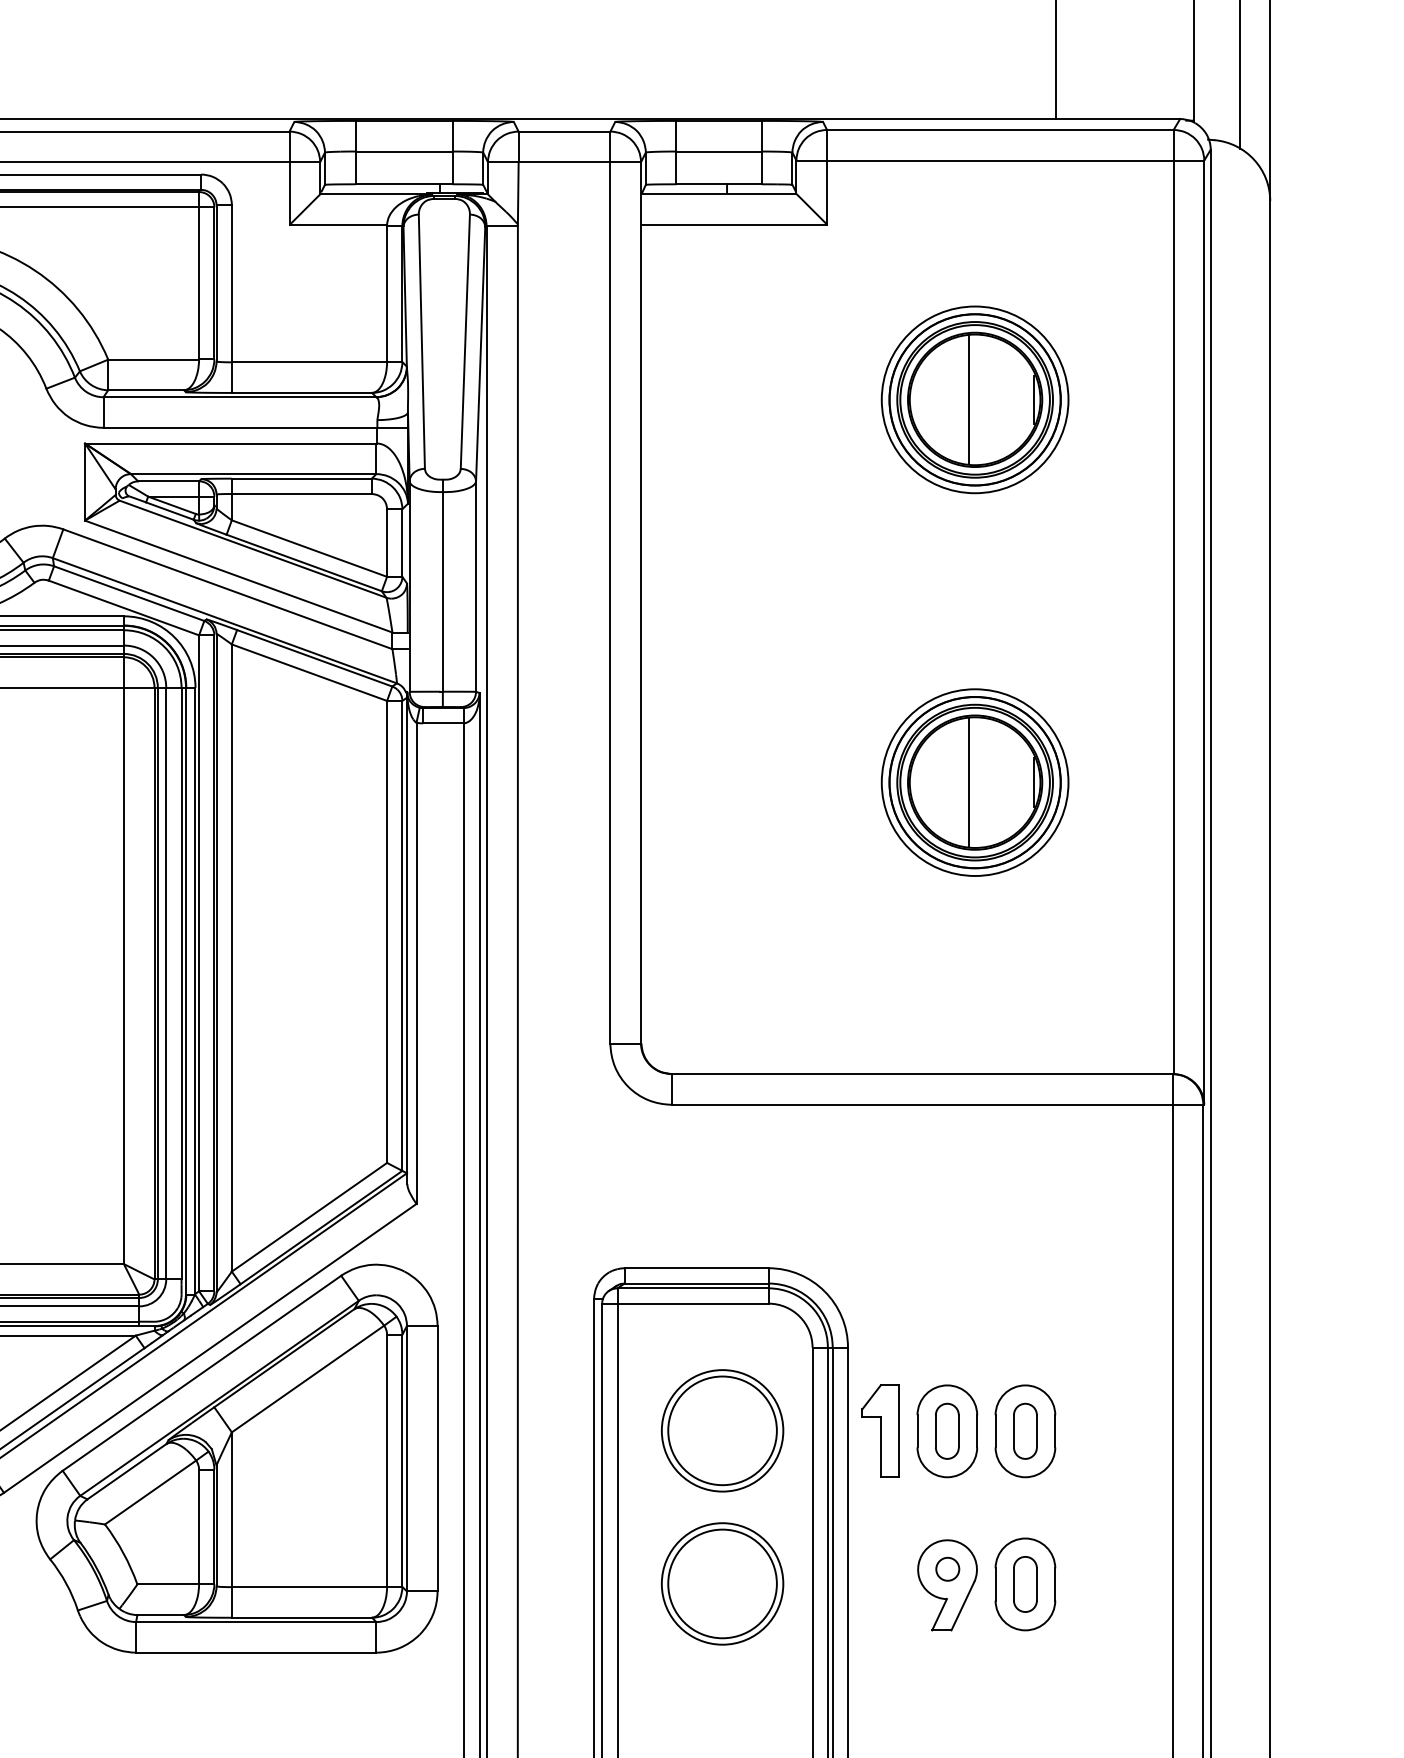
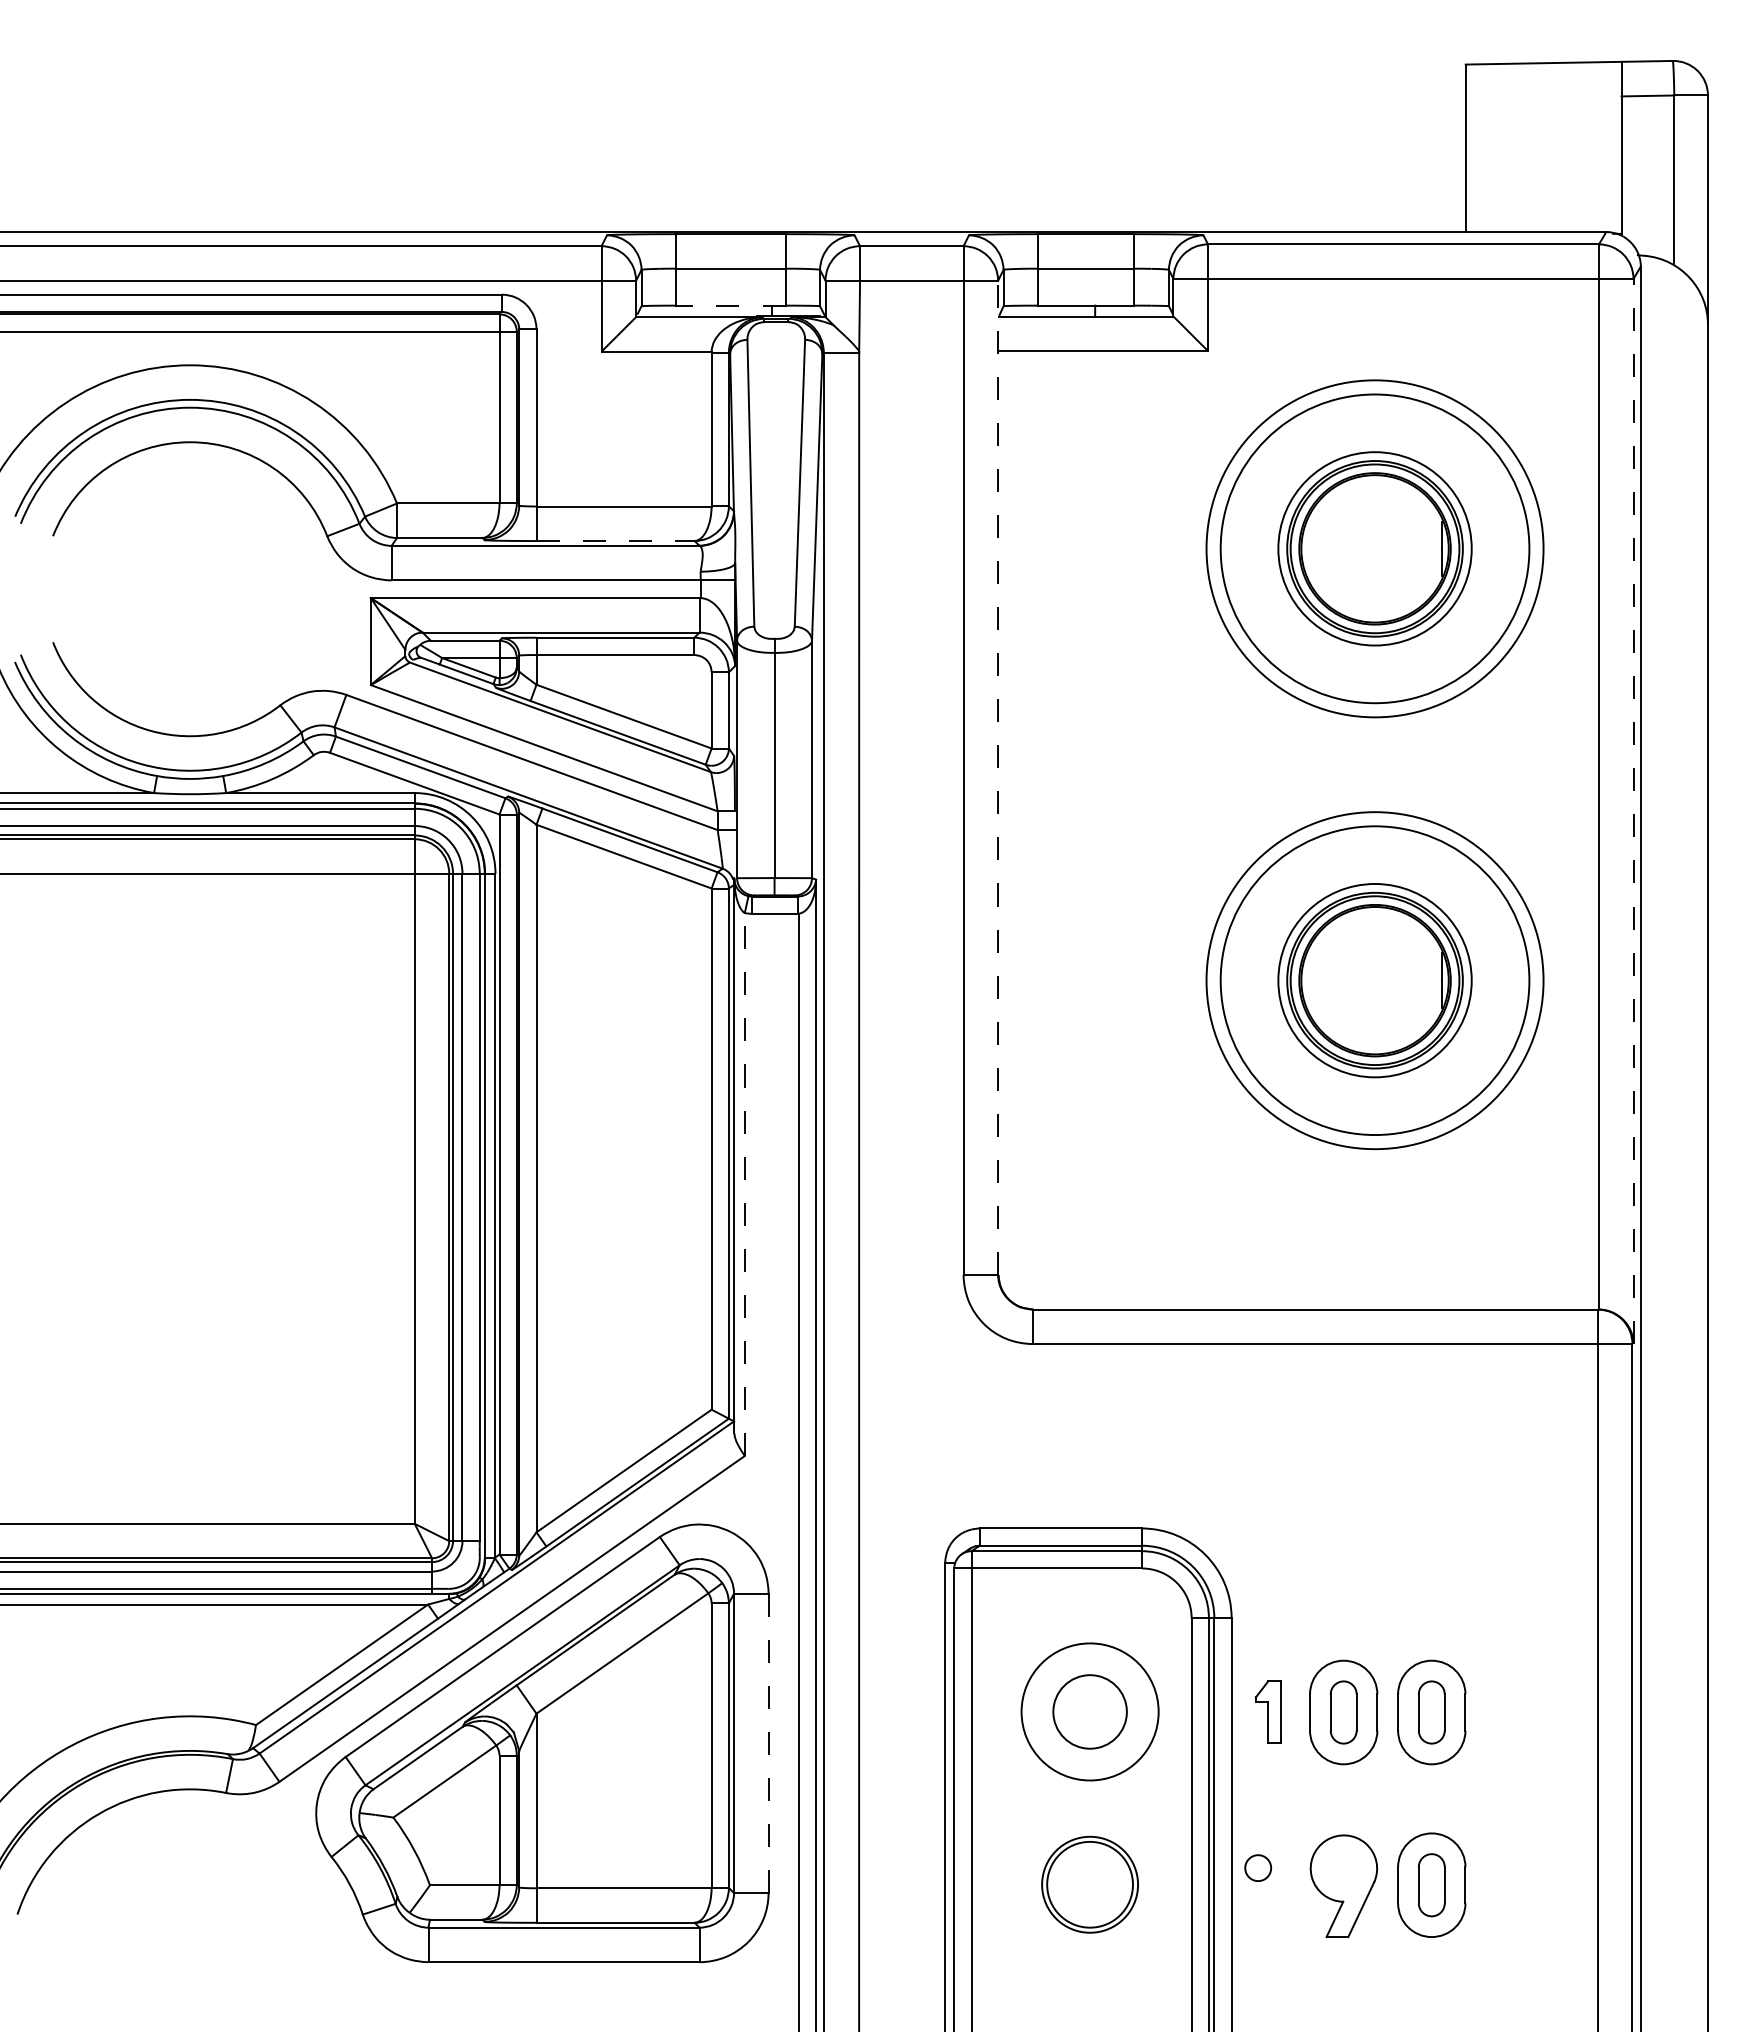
line: (403, 184) -> (730, 305), solid -> dashed
line: (302, 393) -> (616, 541), solid -> dashed
line: (969, 399) -> (1368, 548), removed
circle: (974, 399) -> (1374, 548), size x1.6
circle: (974, 399) -> (1374, 548), size x1.6
line: (641, 602) -> (998, 777), solid -> dashed
line: (1204, 632) -> (1633, 811), solid -> dashed
line: (969, 782) -> (1368, 980), removed
circle: (974, 782) -> (1374, 980), size x1.6
circle: (974, 782) -> (1374, 980), size x1.6
line: (416, 963) -> (744, 1184), solid -> dashed
circle: (722, 1430) -> (1089, 1711), size x0.6
part: (879, 1430) -> (1267, 1711), size x0.6
line: (437, 1458) -> (768, 1743), solid -> dashed
circle: (948, 1568) -> (1258, 1867), moved
part: (722, 1583) -> (1089, 1884), size x0.7

